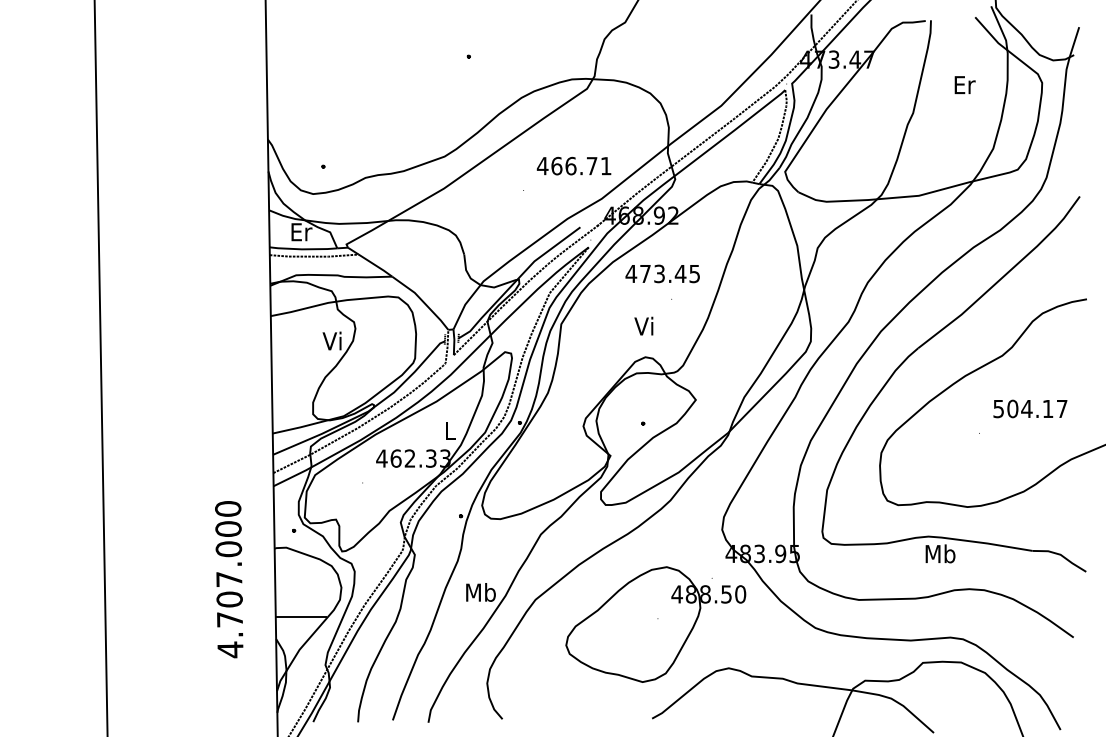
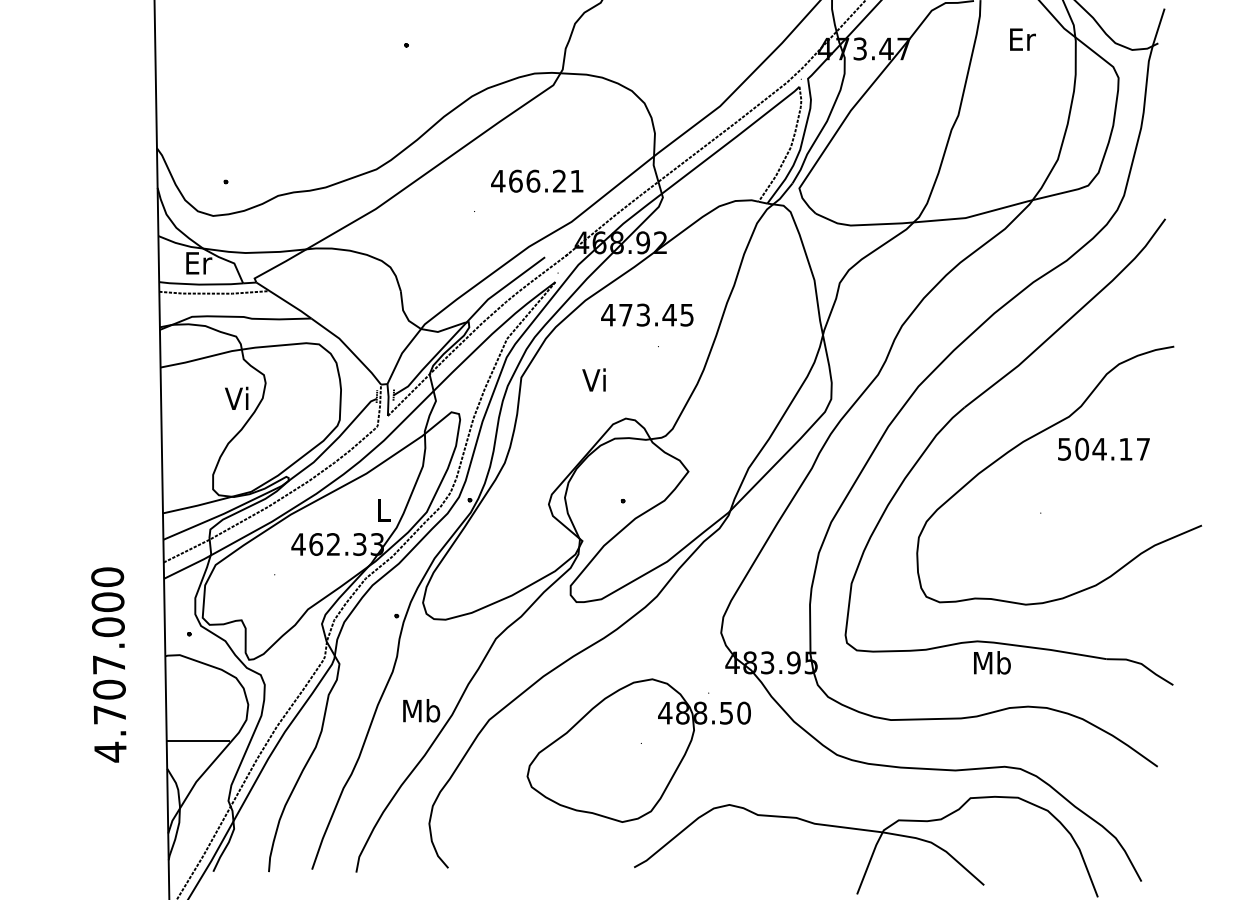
text: (964, 84) -> (1022, 38), moved
text: (591, 165) -> (558, 180), 466.71 -> 466.21
text: (643, 325) -> (593, 379), moved
text: (1030, 408) -> (1104, 448), moved
text: (229, 579) -> (109, 664), moved

